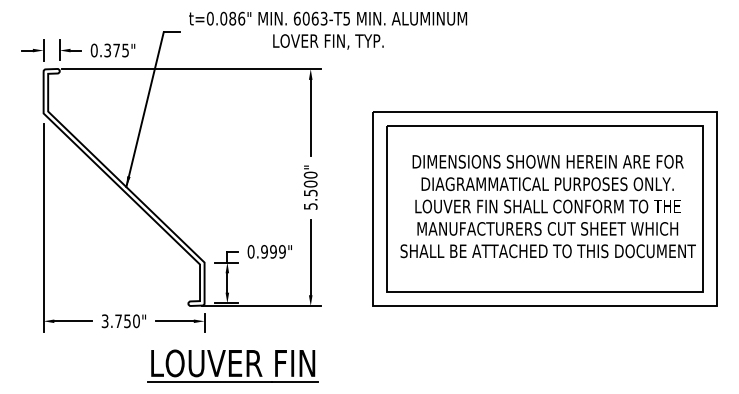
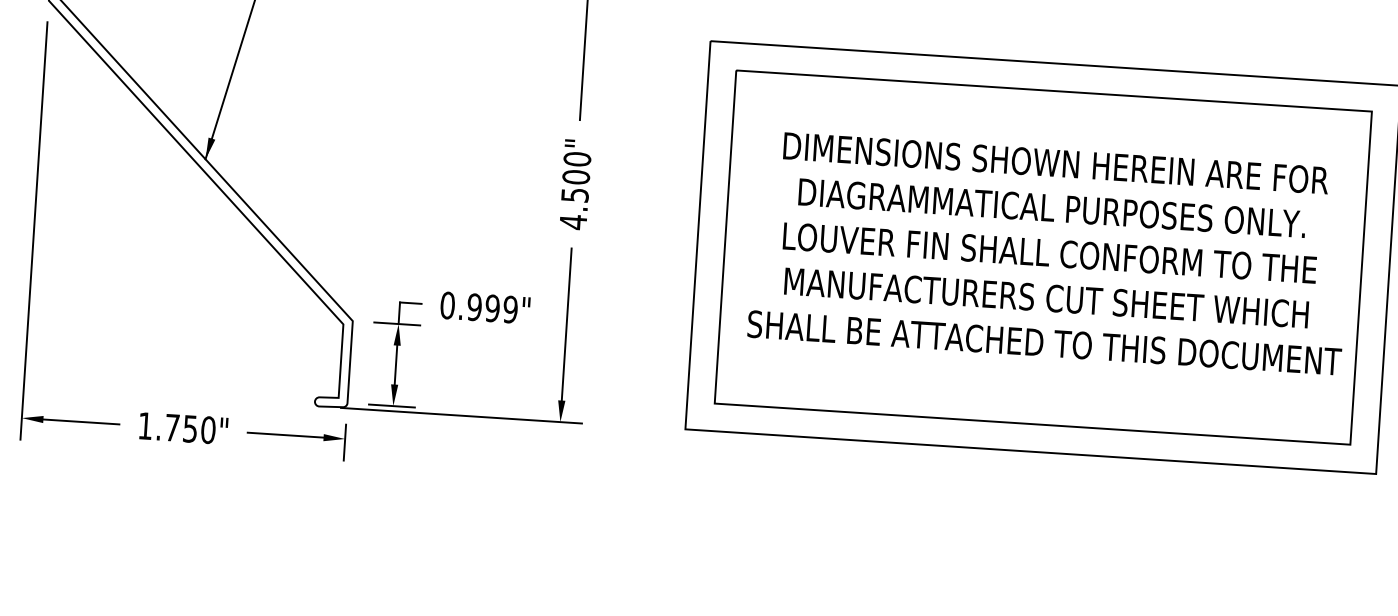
text: (310, 206) -> (572, 222), 5.500" -> 4.500"
text: (104, 321) -> (144, 426), 3.750" -> 1.750"
part: (232, 365) -> (395, 531), removed

